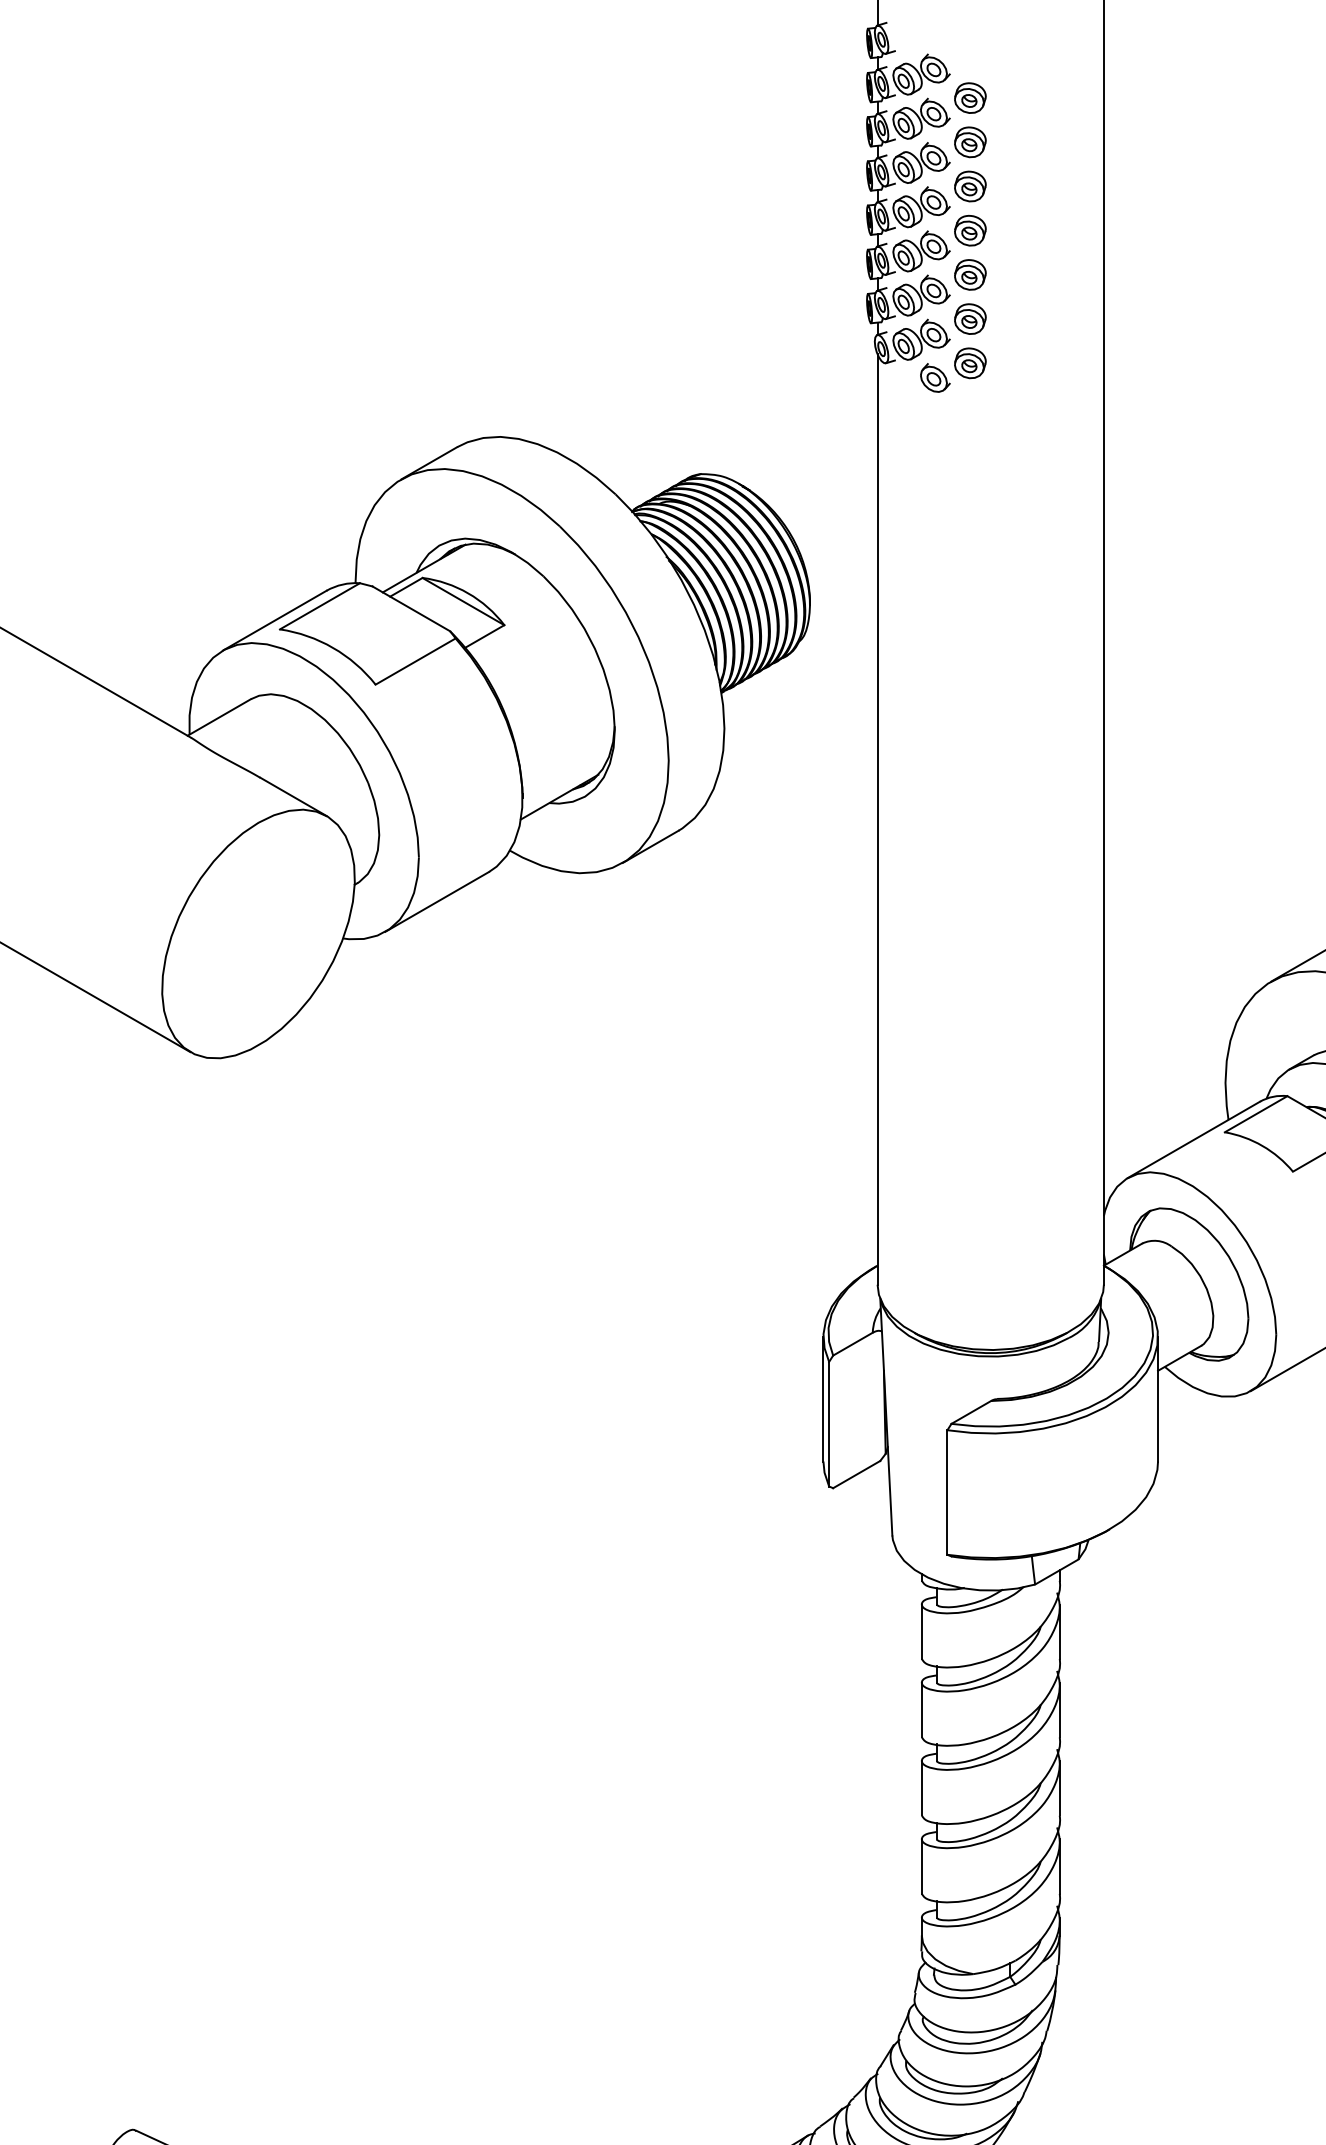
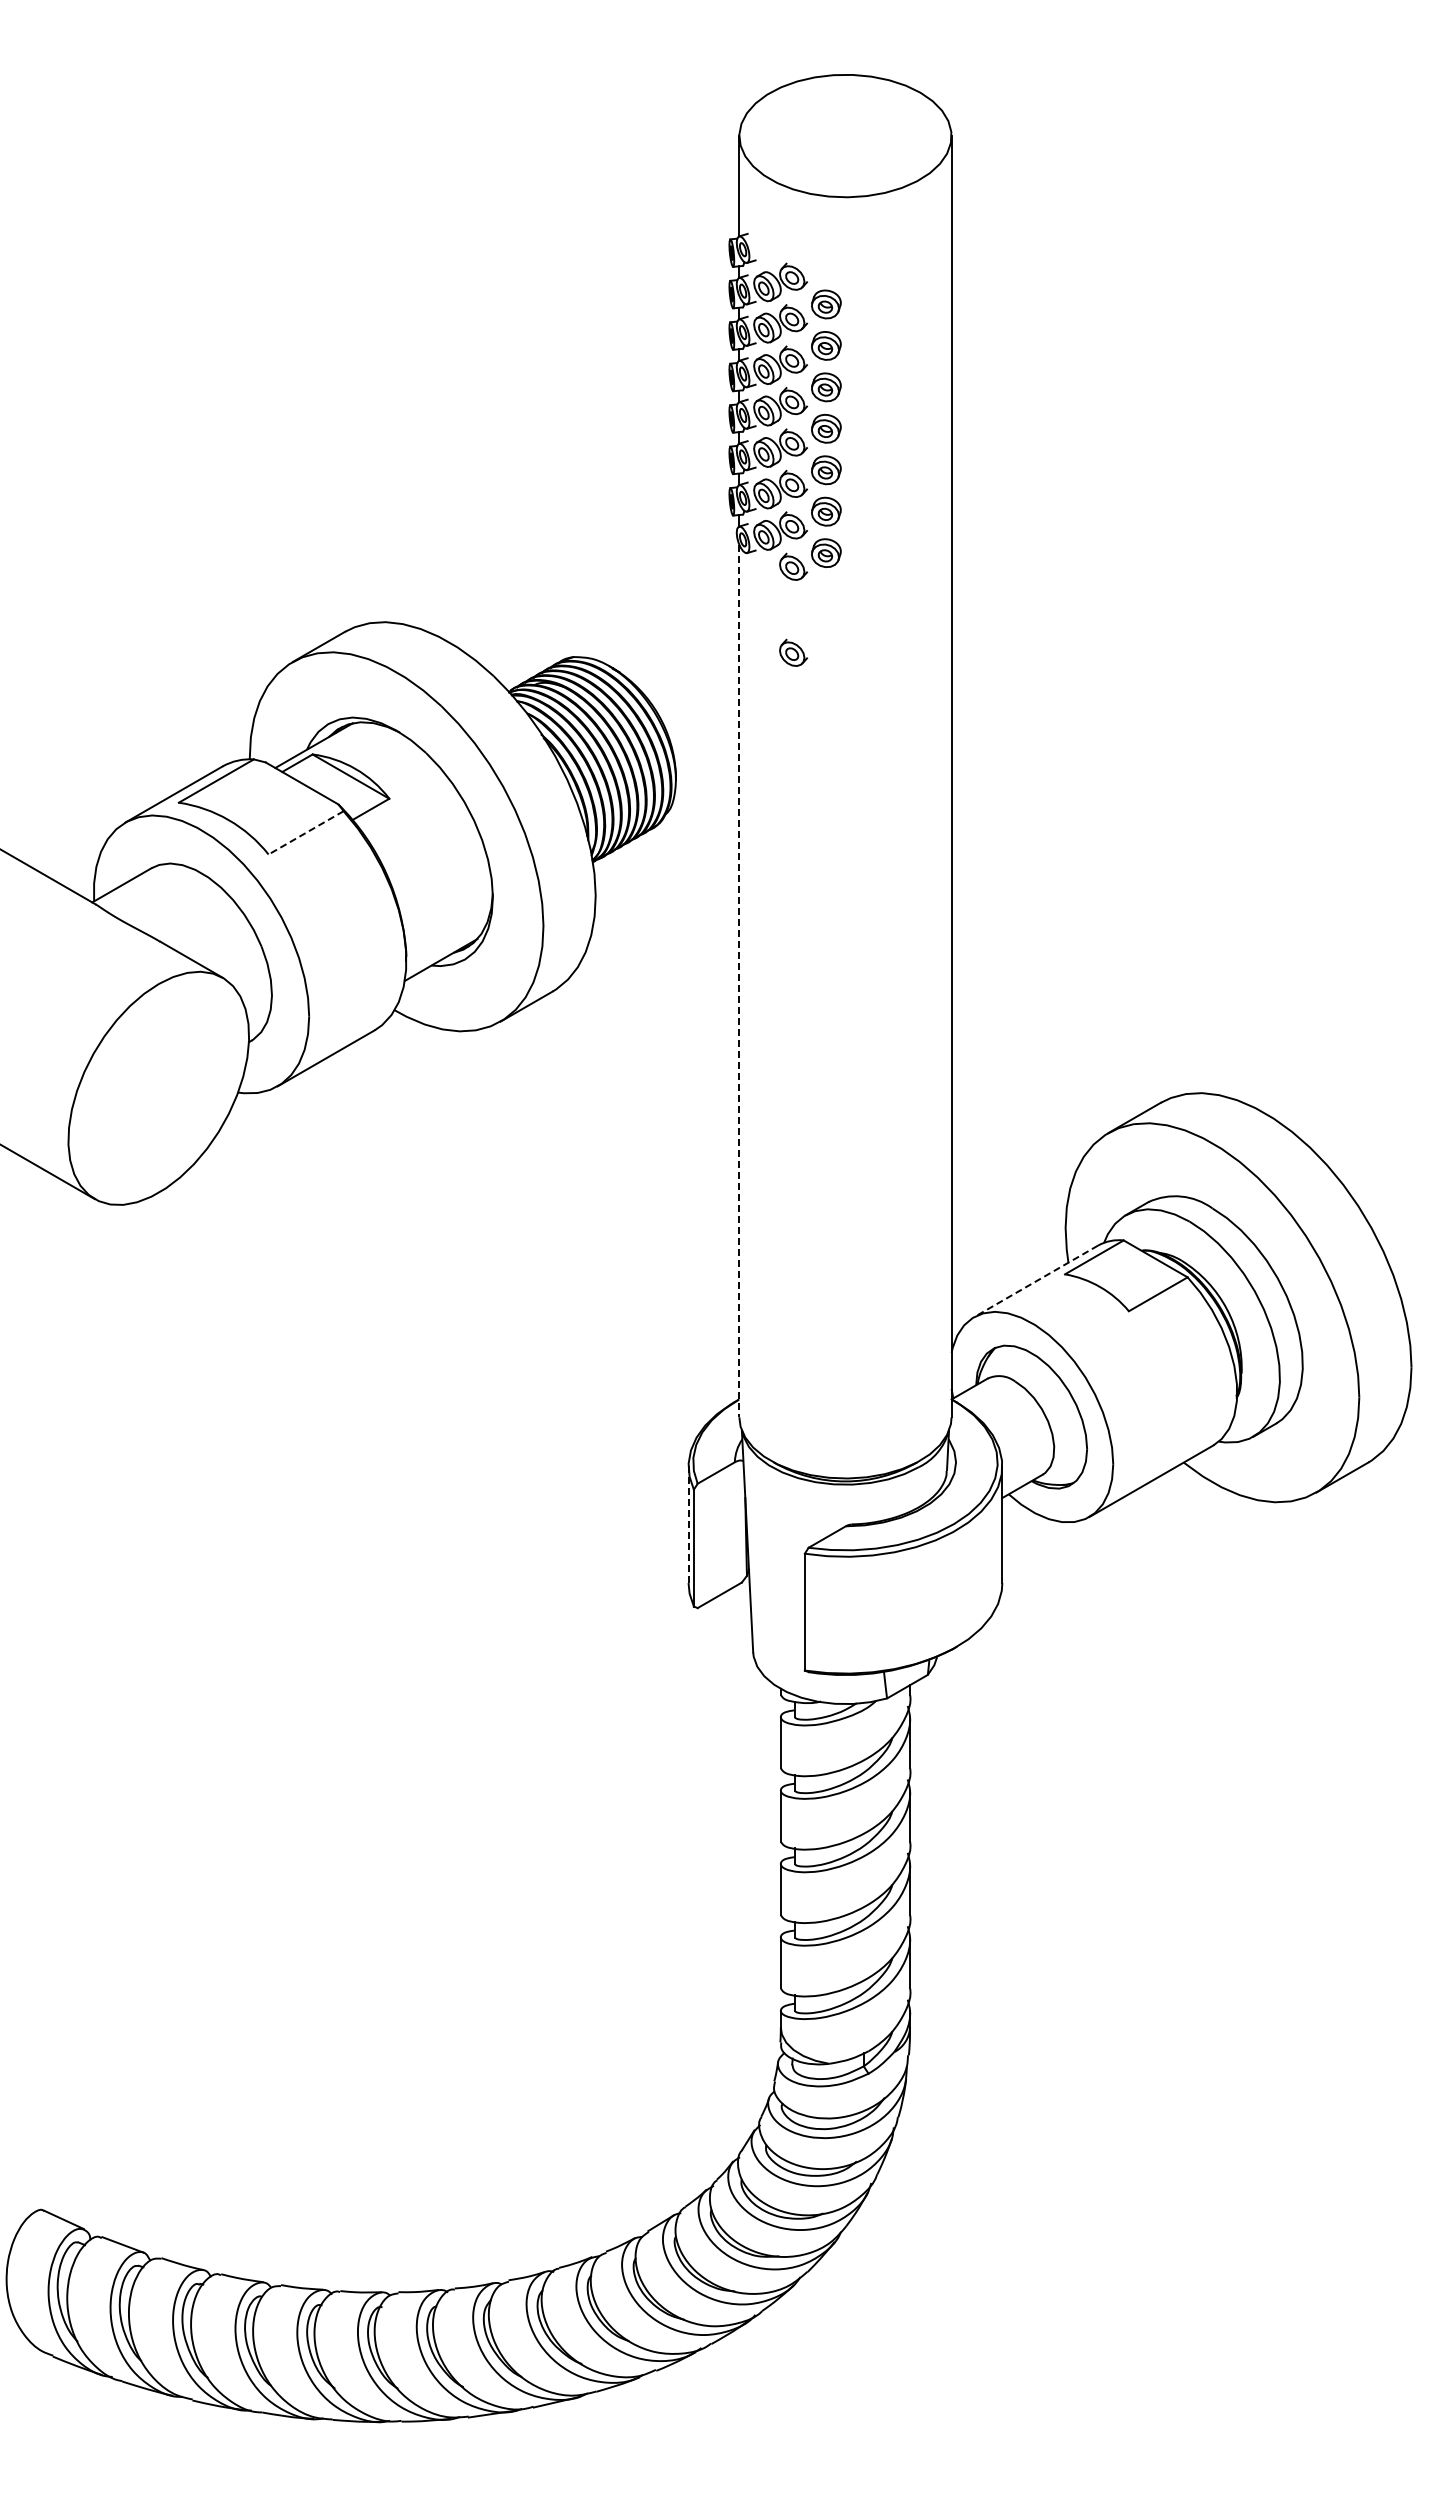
part: (935, 469) -> (793, 652), added
line: (414, 662) -> (305, 833), solid -> dashed
line: (877, 820) -> (739, 981), solid -> dashed
line: (1194, 1139) -> (1036, 1281), solid -> dashed
line: (823, 1400) -> (688, 1525), solid -> dashed

